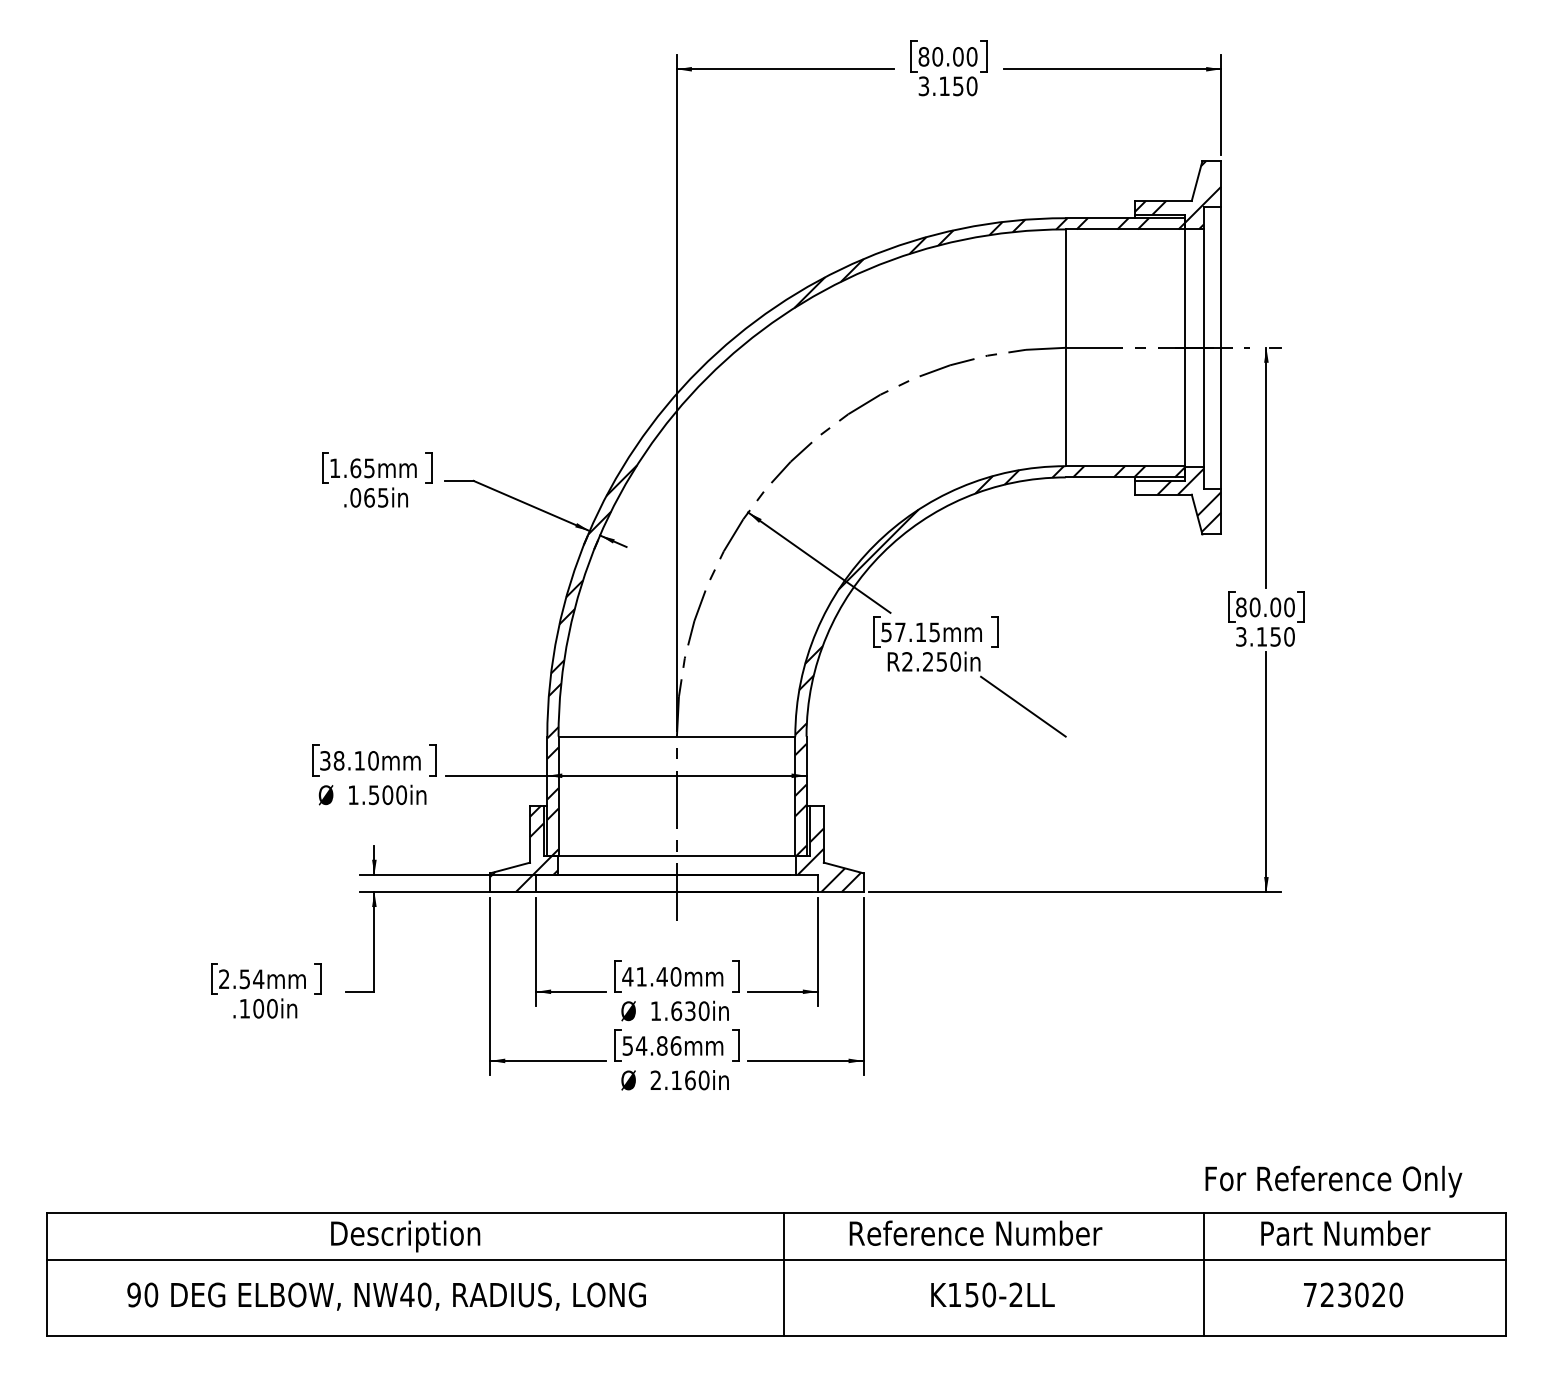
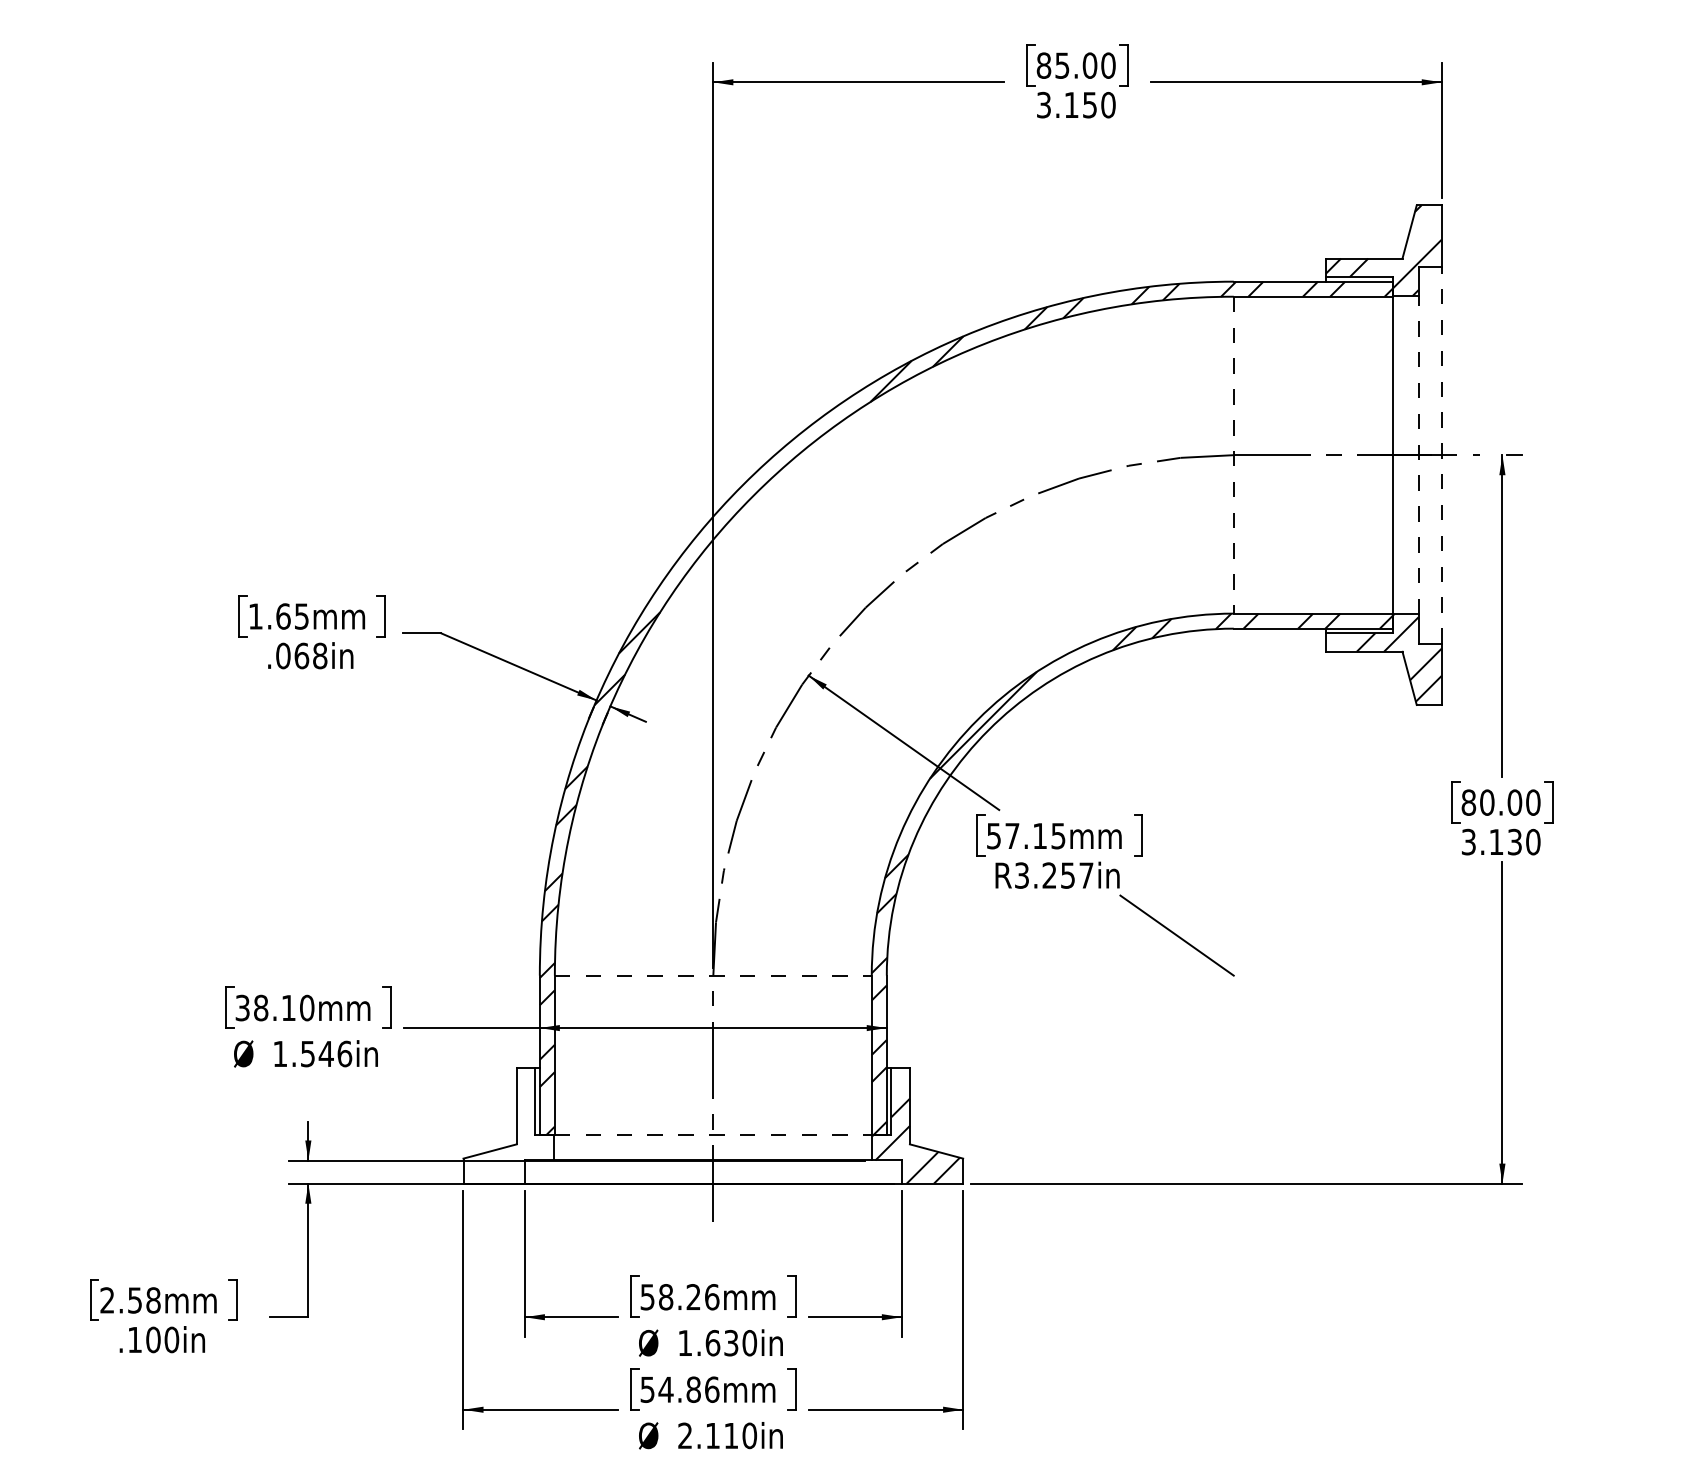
text: (937, 56) -> (1062, 65), 80.00 -> 85.00
line: (1203, 347) -> (1418, 454), solid -> dashed
line: (1221, 347) -> (1442, 454), solid -> dashed
line: (1065, 348) -> (1233, 456), solid -> dashed
text: (383, 497) -> (320, 655), .065in -> .068in
text: (1275, 636) -> (1514, 841), 3.150 -> 3.130
text: (931, 661) -> (1054, 875), R2.250in -> R3.257in
line: (677, 736) -> (714, 975), solid -> dashed
text: (394, 795) -> (335, 1054), 1.500in -> 1.546in
hatch: (524, 848) -> (509, 1125), removed
line: (677, 855) -> (714, 1134), solid -> dashed
text: (651, 976) -> (679, 1296), 41.40mm -> 58.26mm
text: (258, 979) -> (153, 1300), 2.54mm -> 2.58mm
text: (690, 1080) -> (731, 1435), 2.160in -> 2.110in

